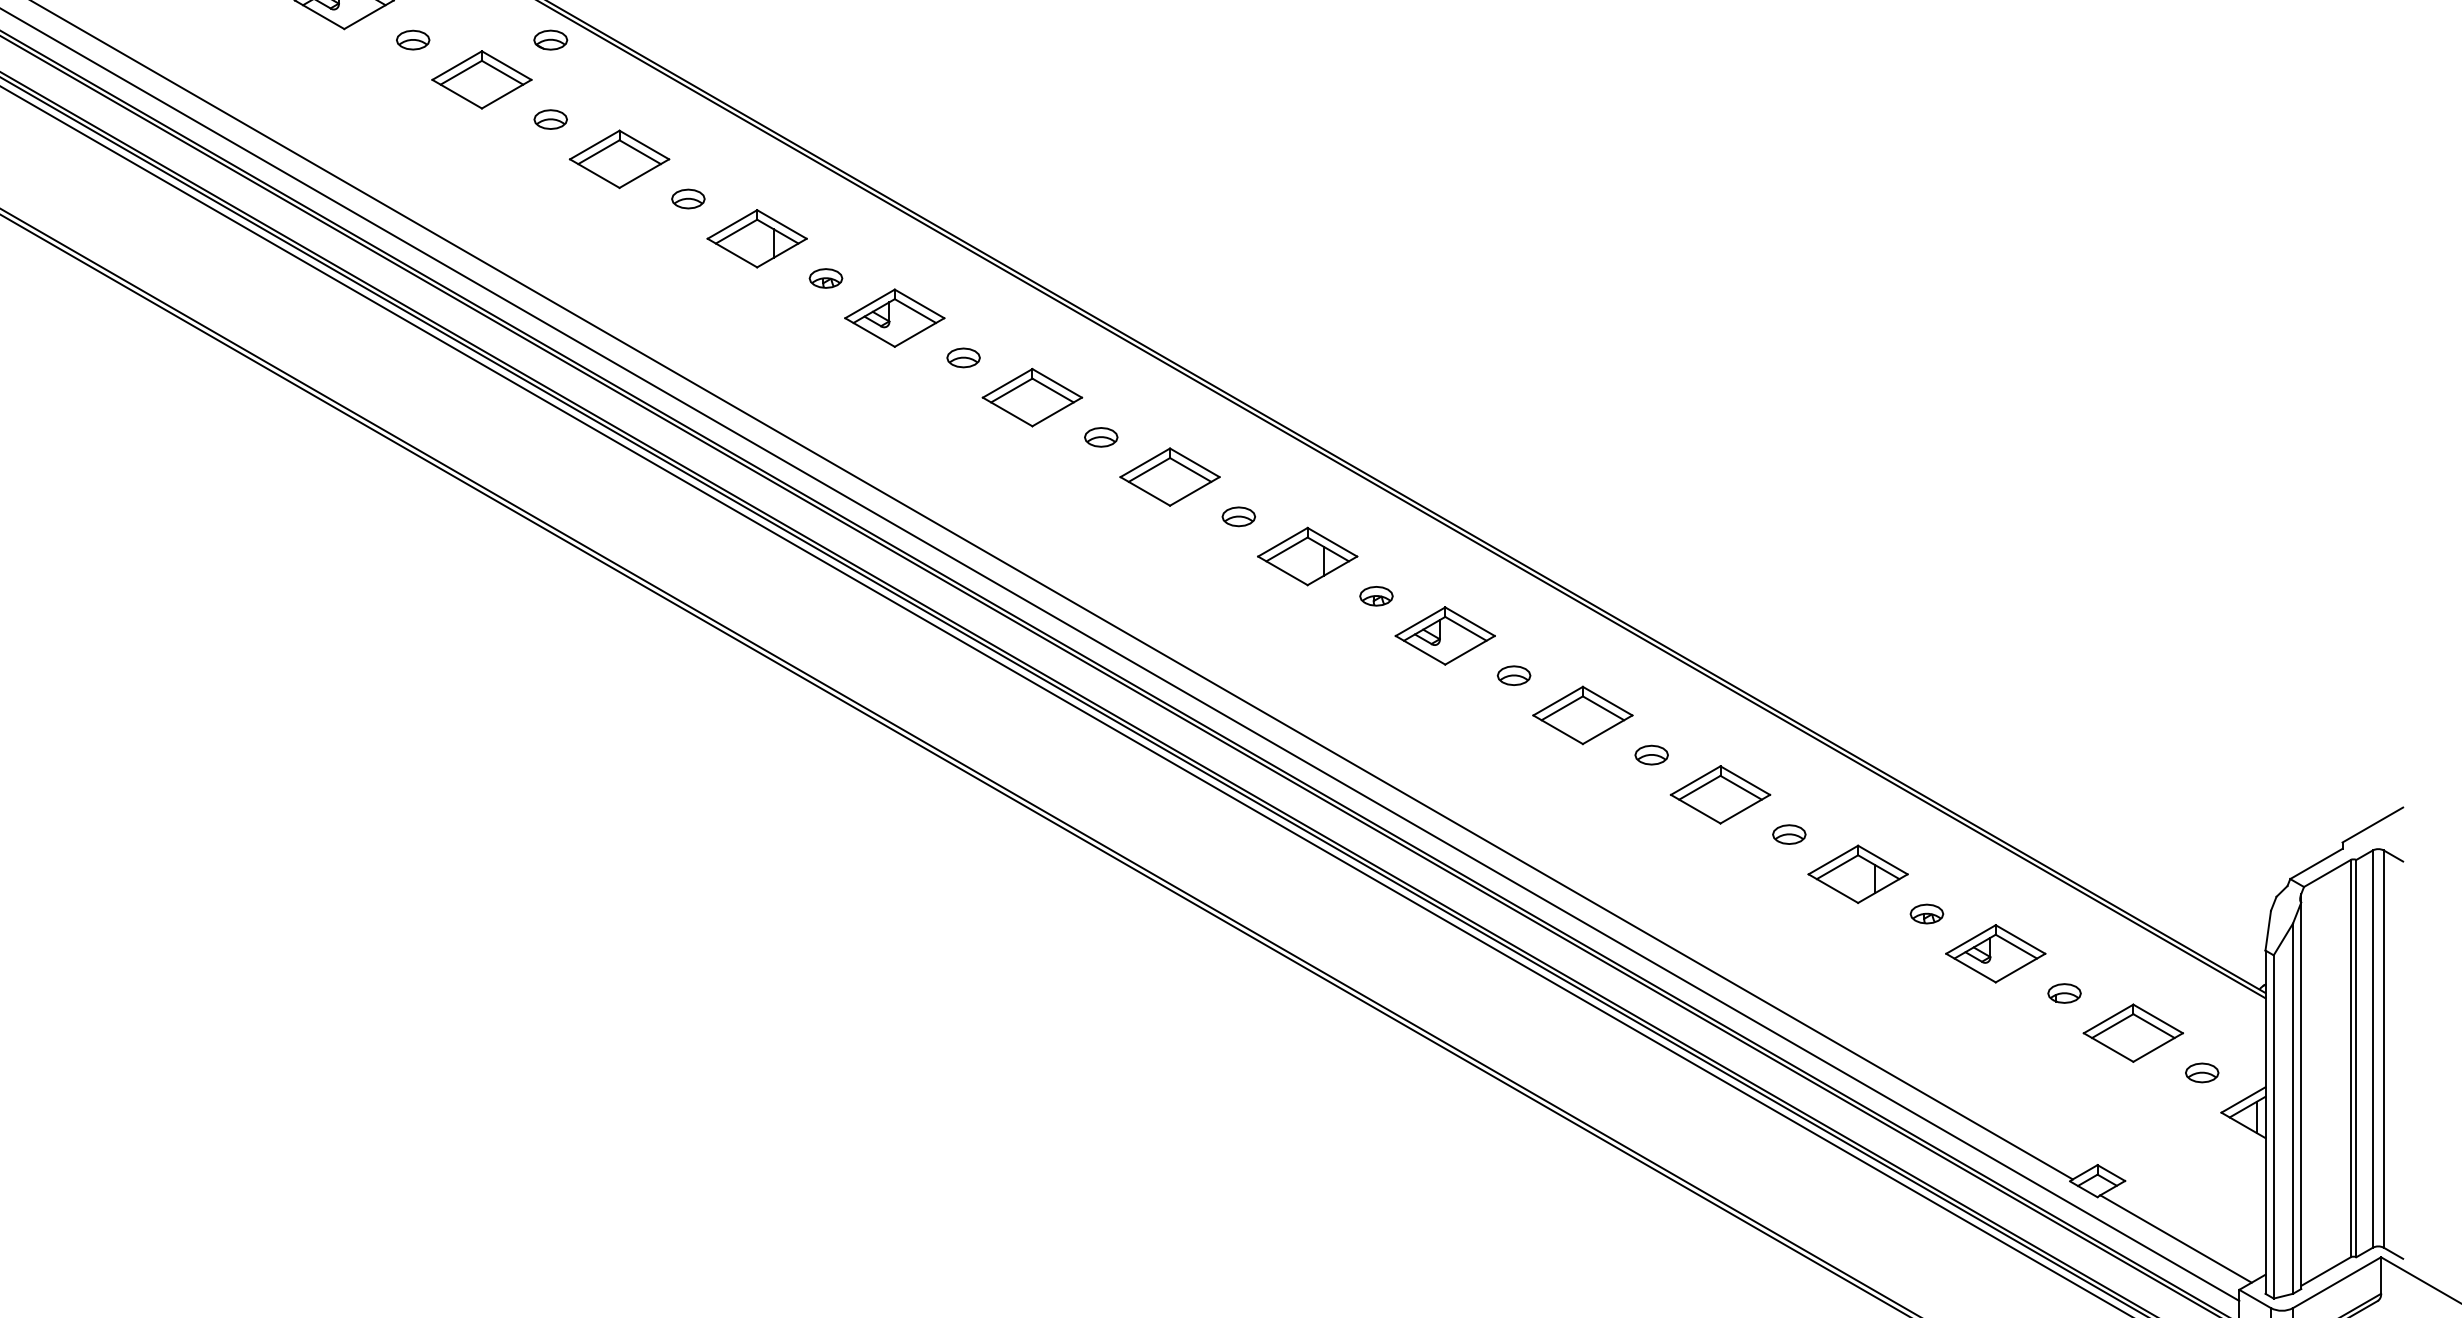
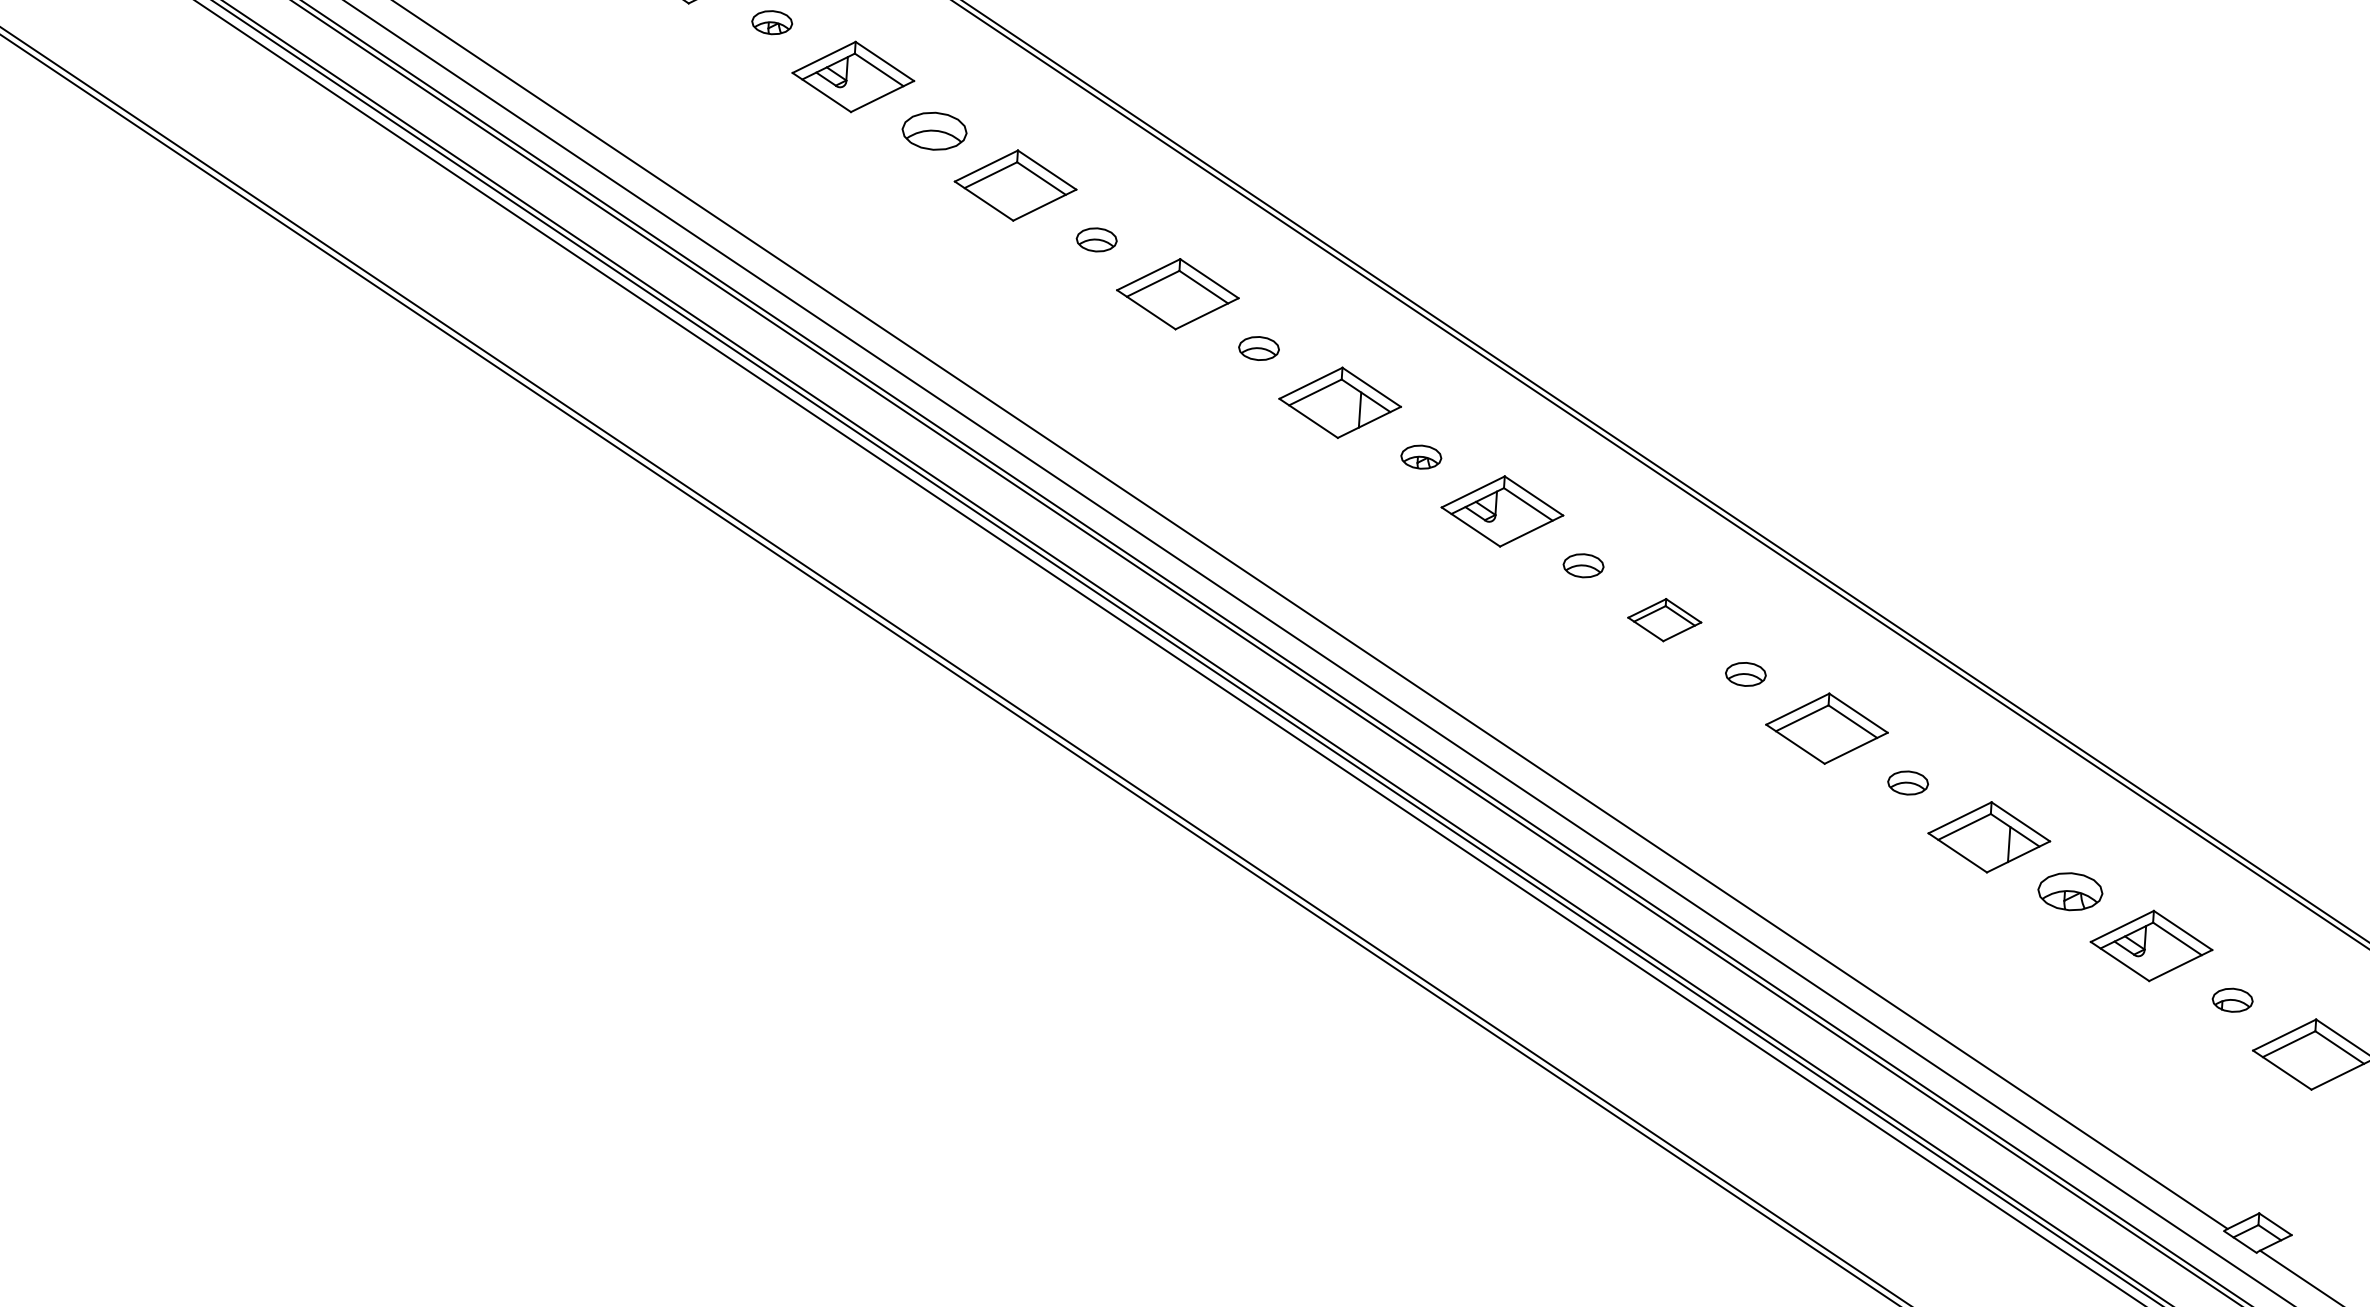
part: (963, 357) -> (934, 130), size x1.6
part: (1582, 715) -> (1664, 620), size x0.6
part: (1926, 913) -> (2069, 890), size x1.6

